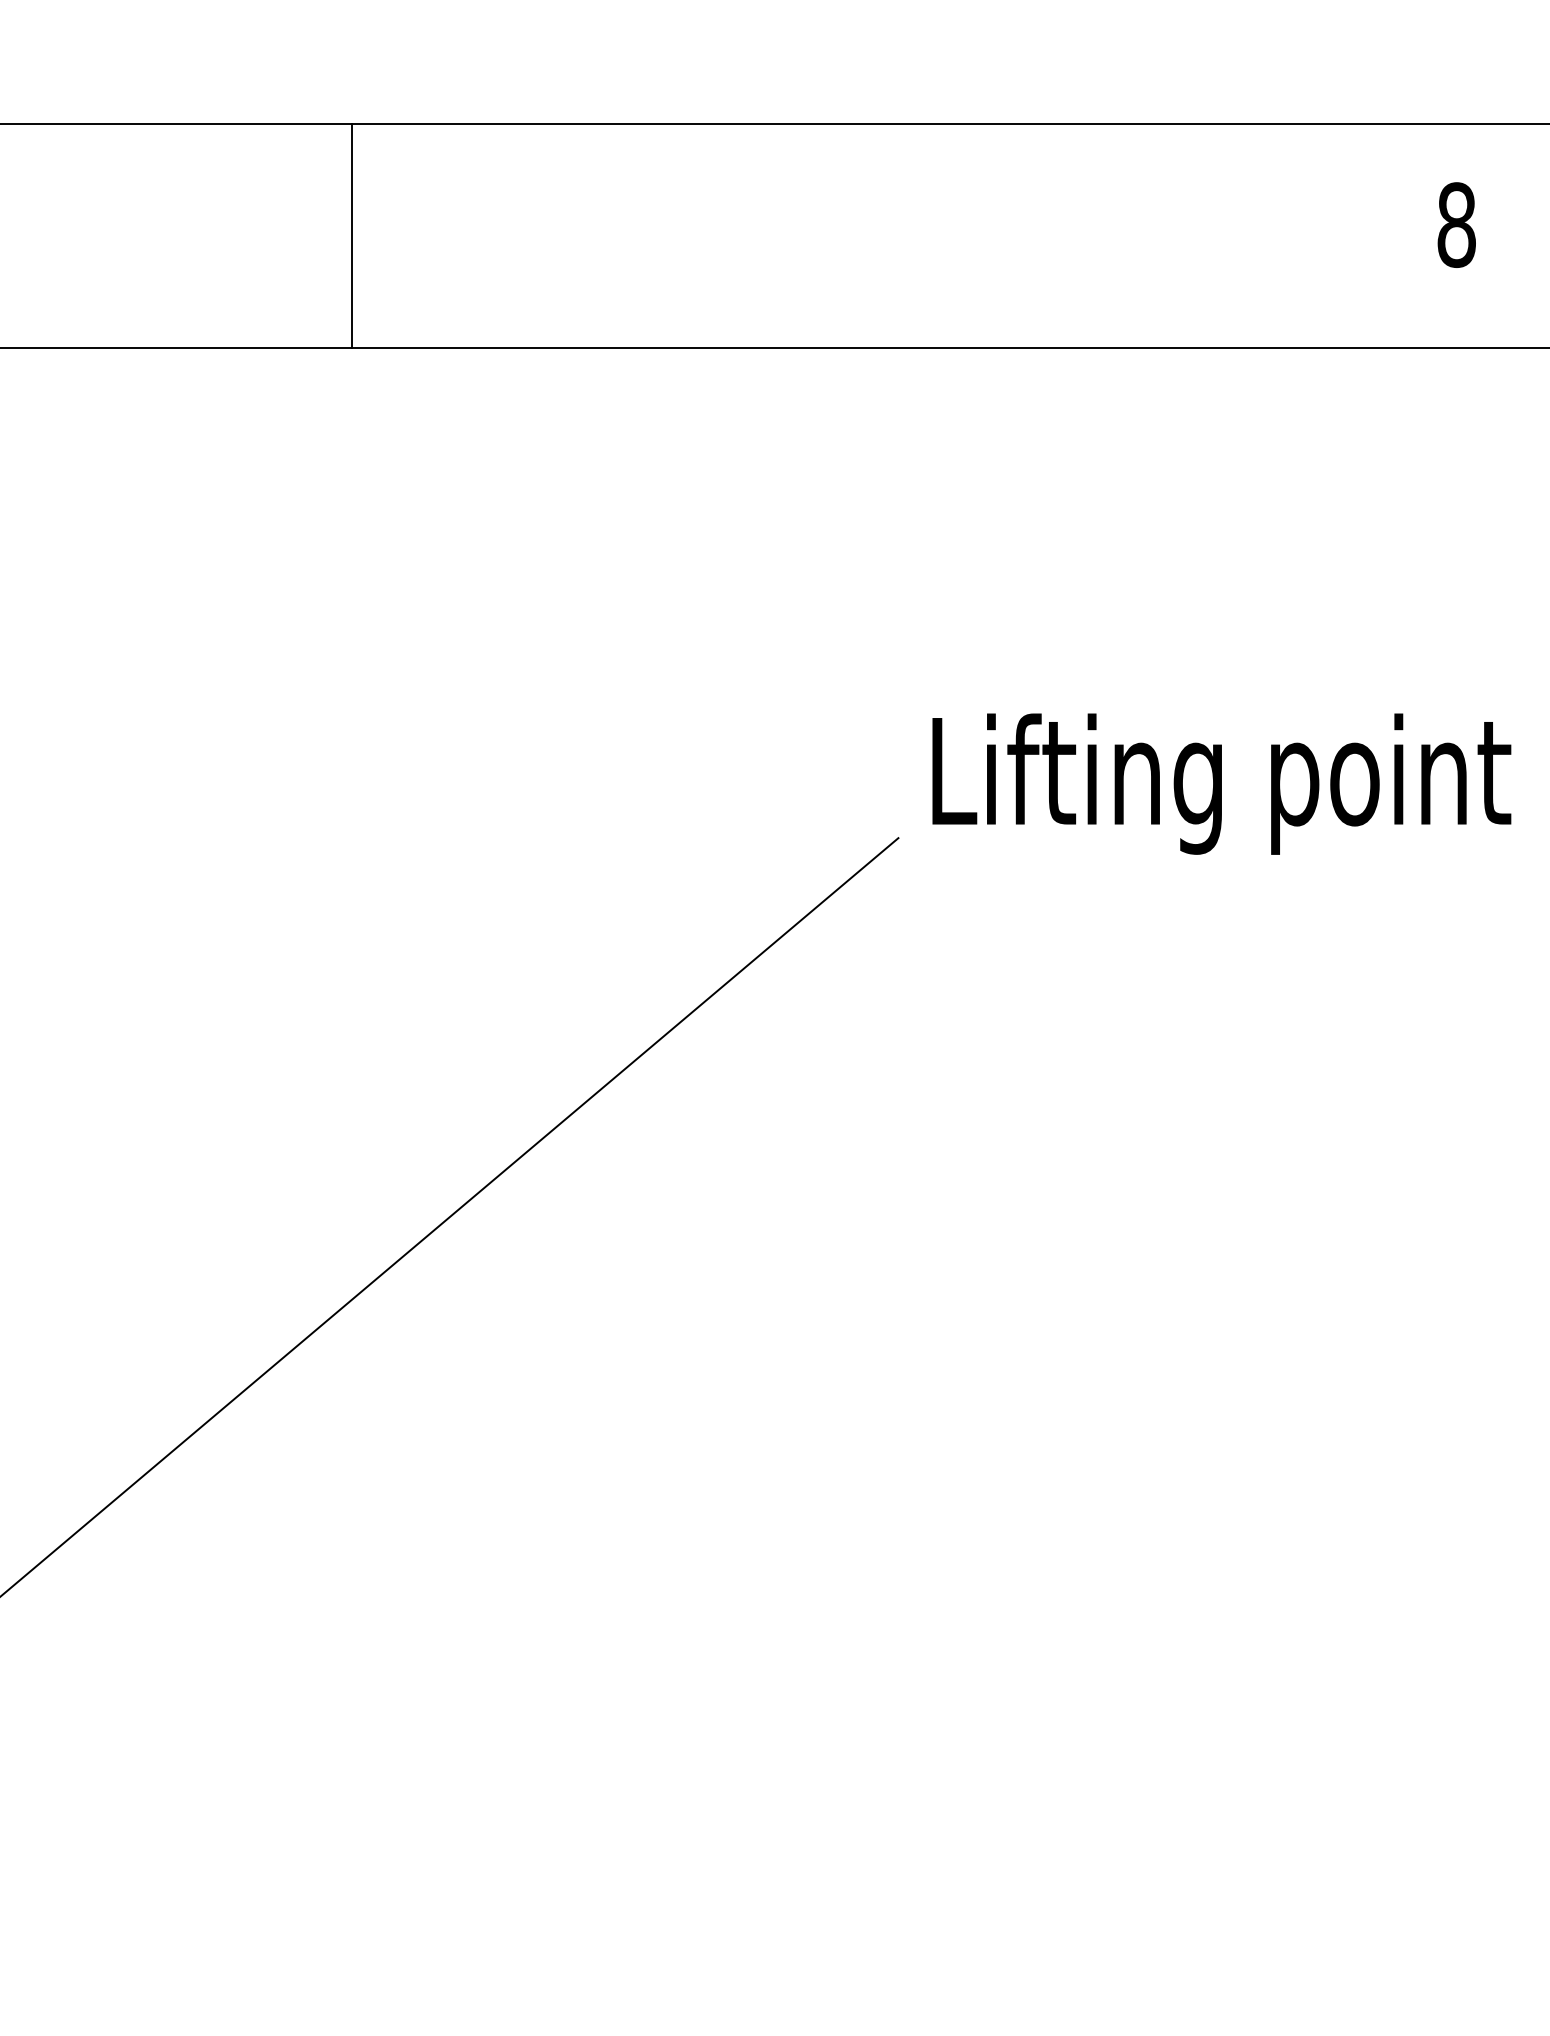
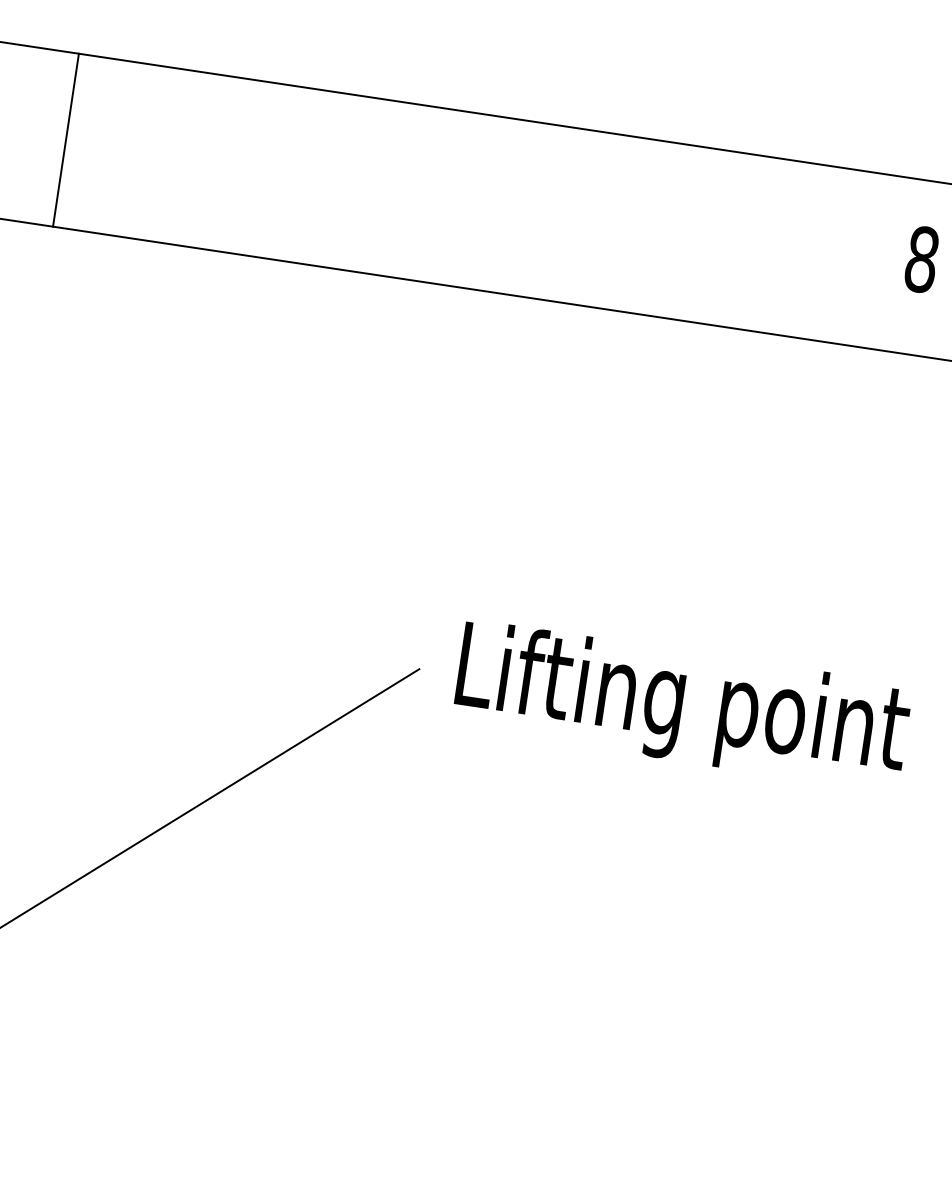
text: (1221, 783) -> (682, 705), moved

